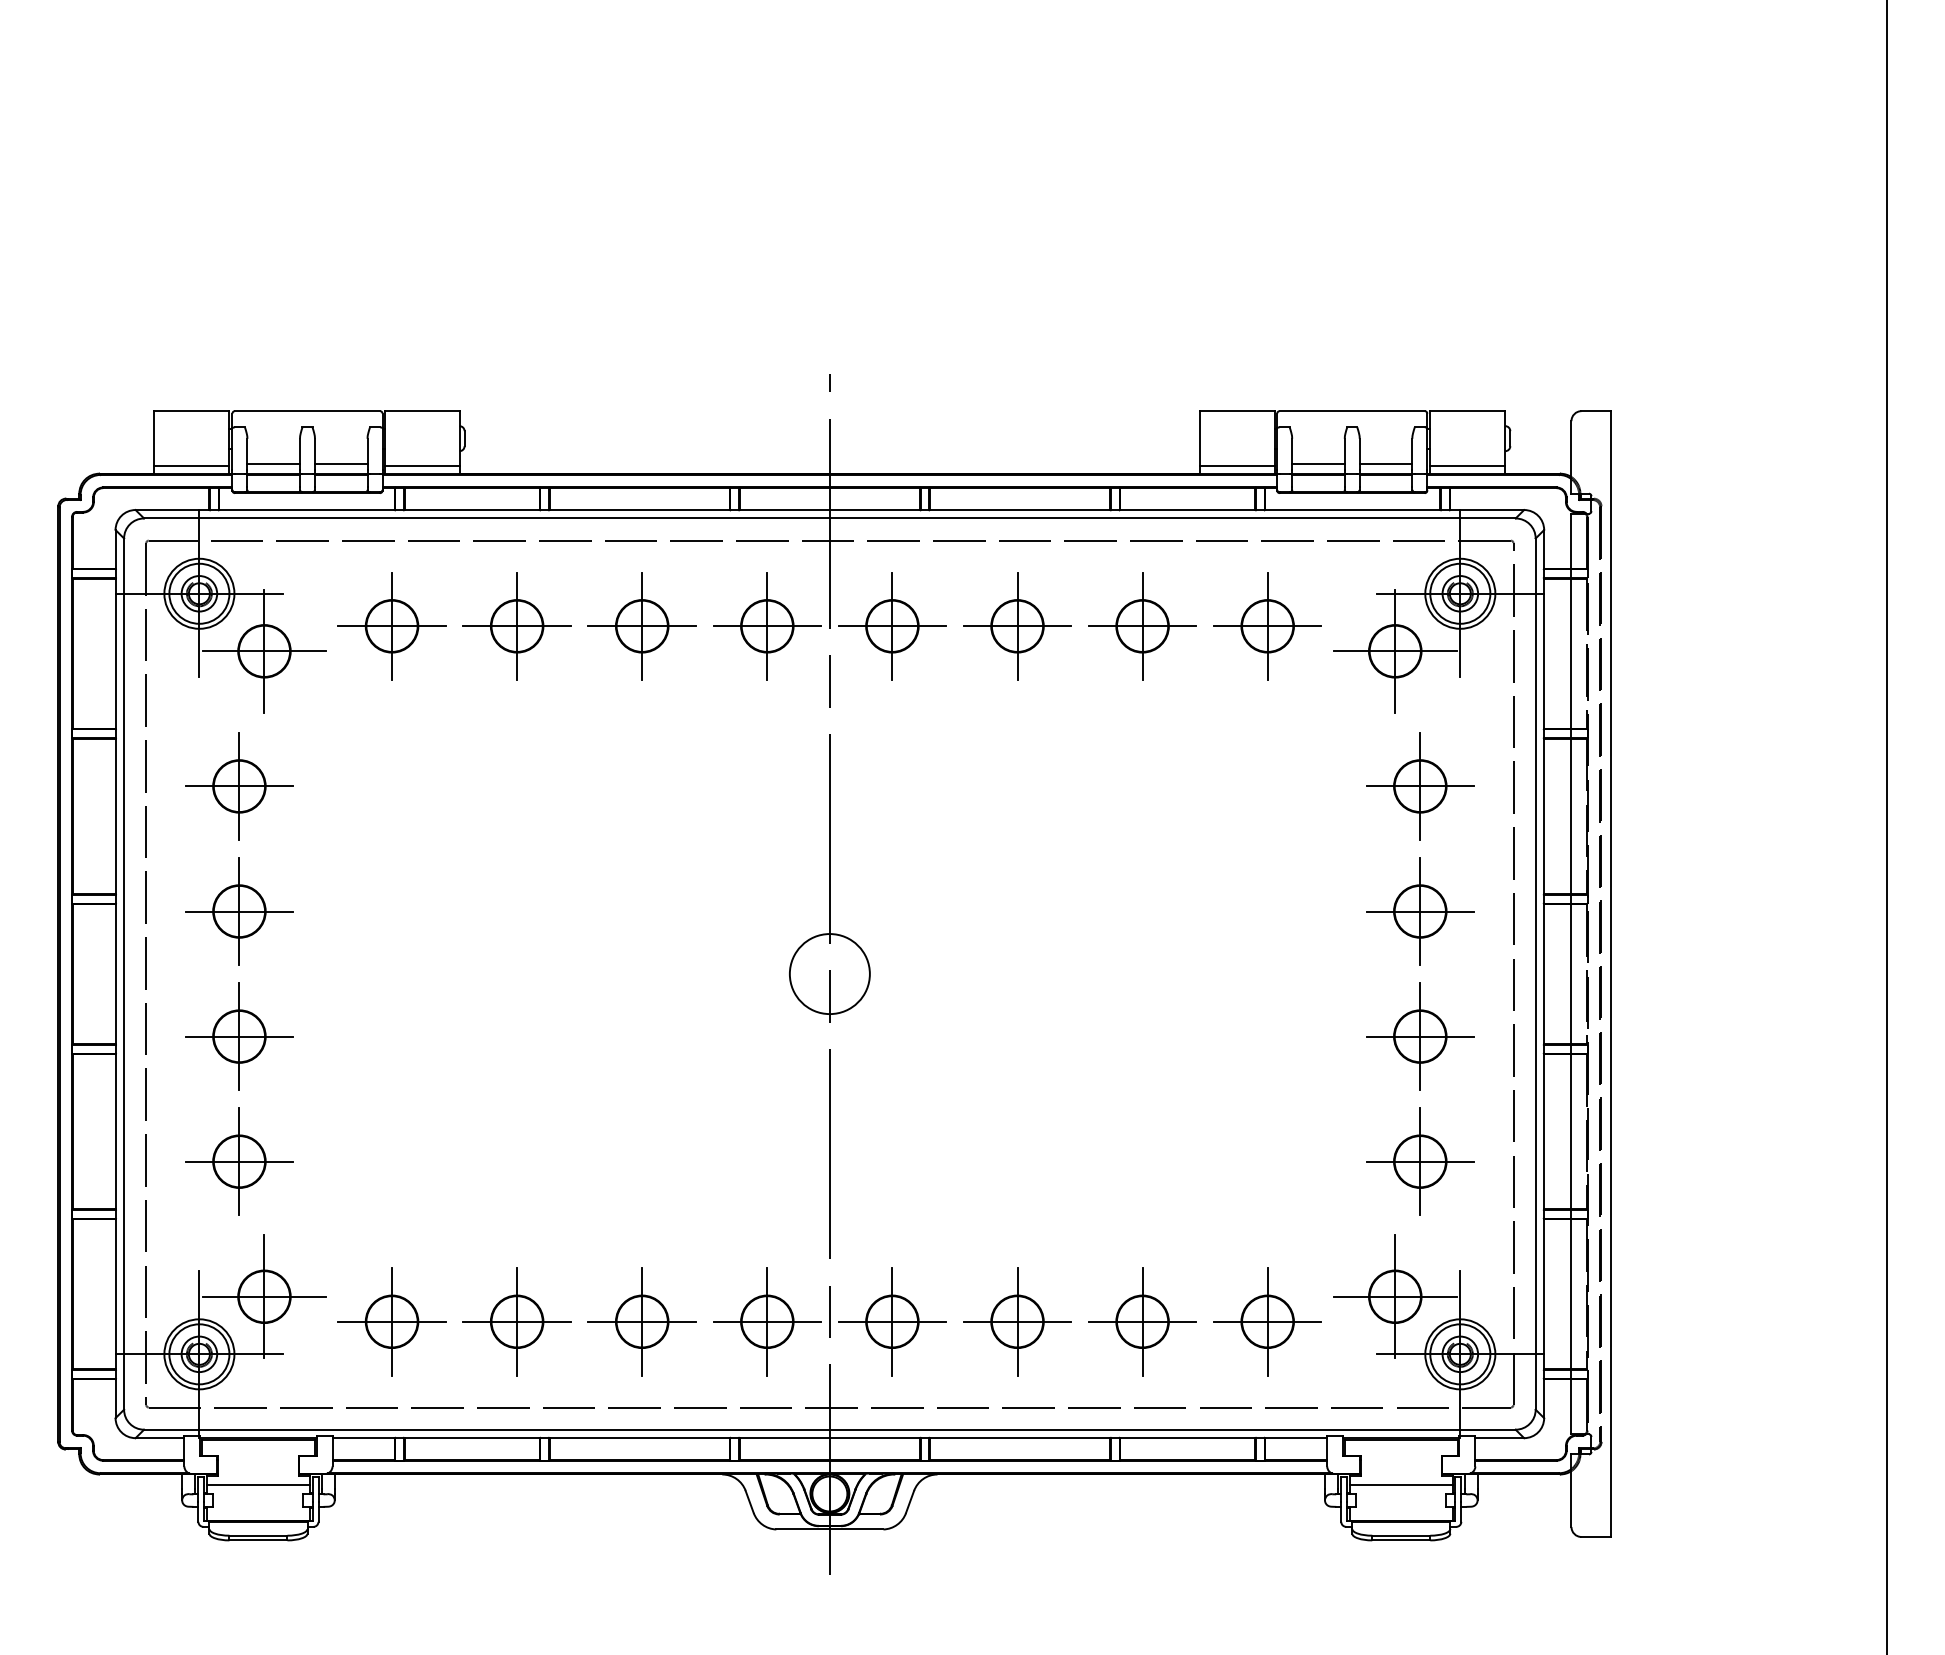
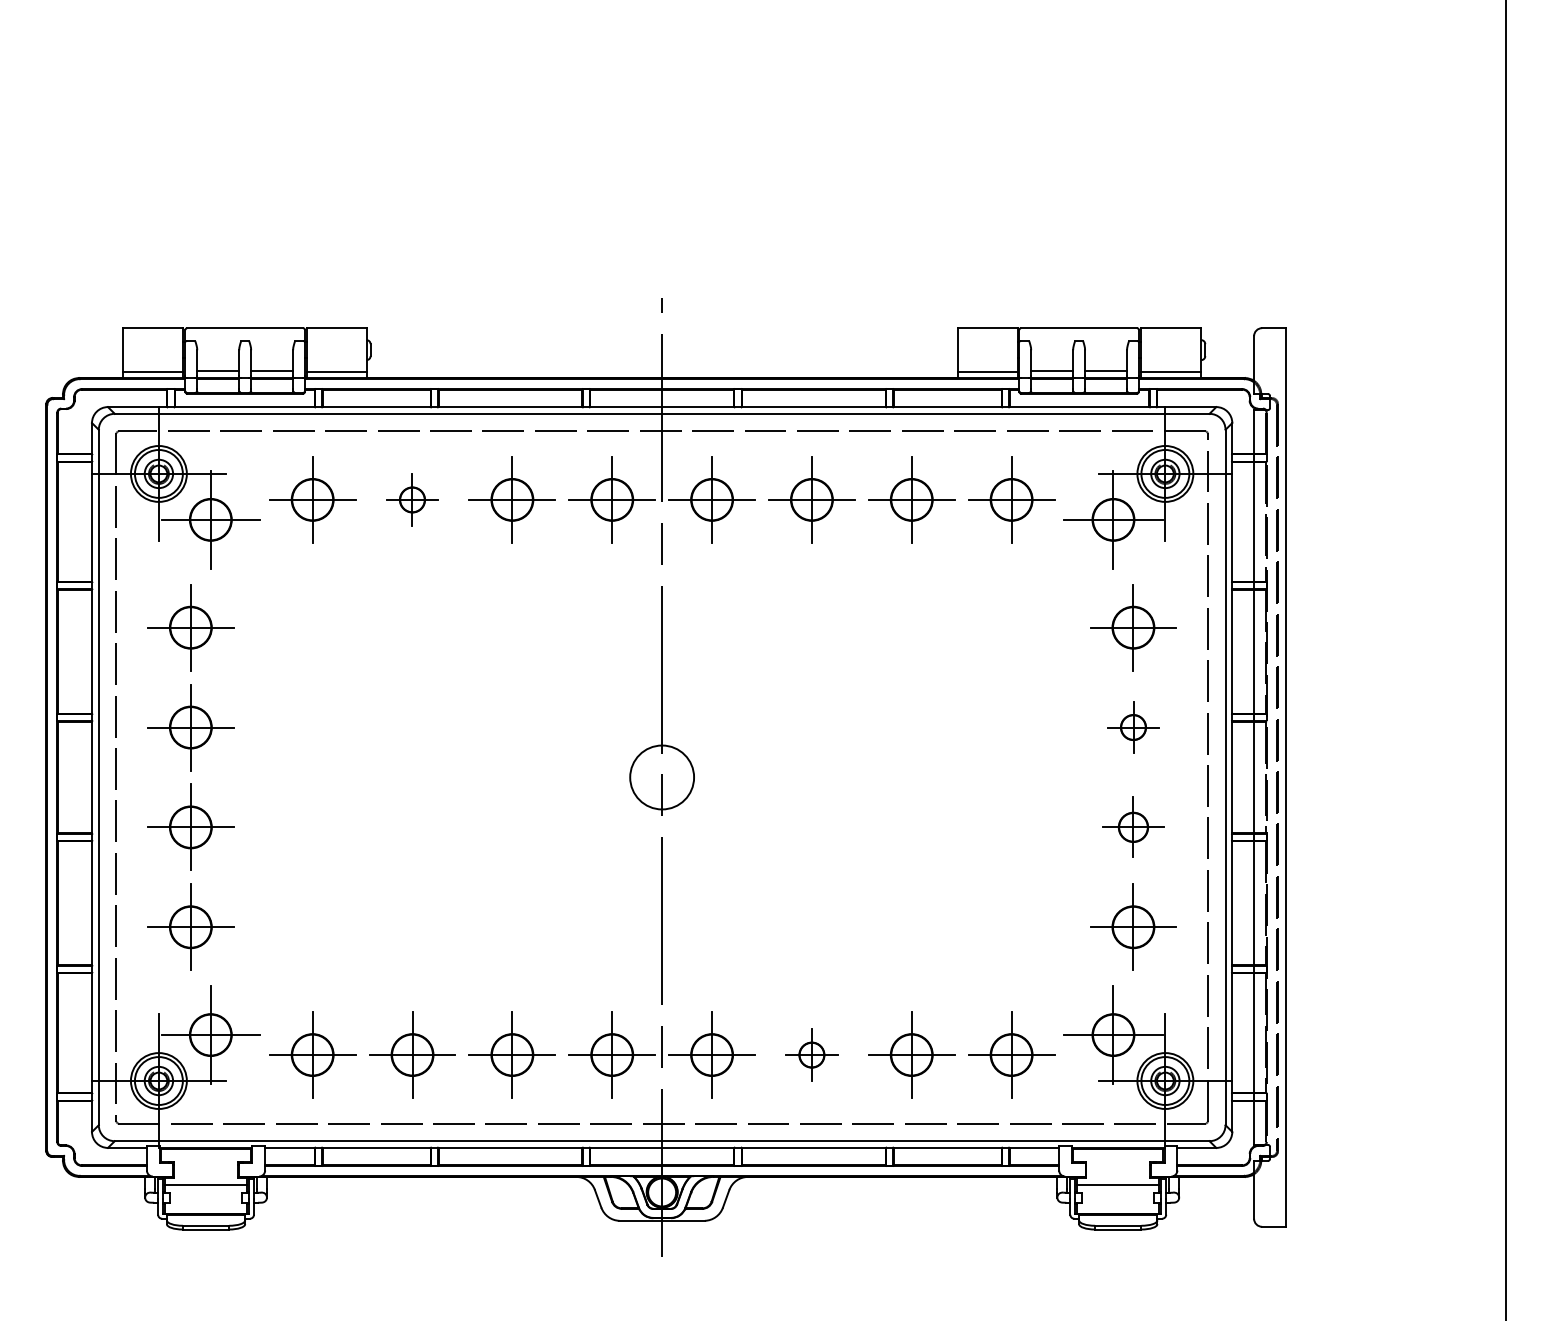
part: (516, 626) -> (412, 500), size x0.6
part: (1420, 911) -> (1133, 727), size x0.6
part: (1420, 1036) -> (1133, 827), size x0.7
part: (1017, 1321) -> (811, 1054), size x0.6

